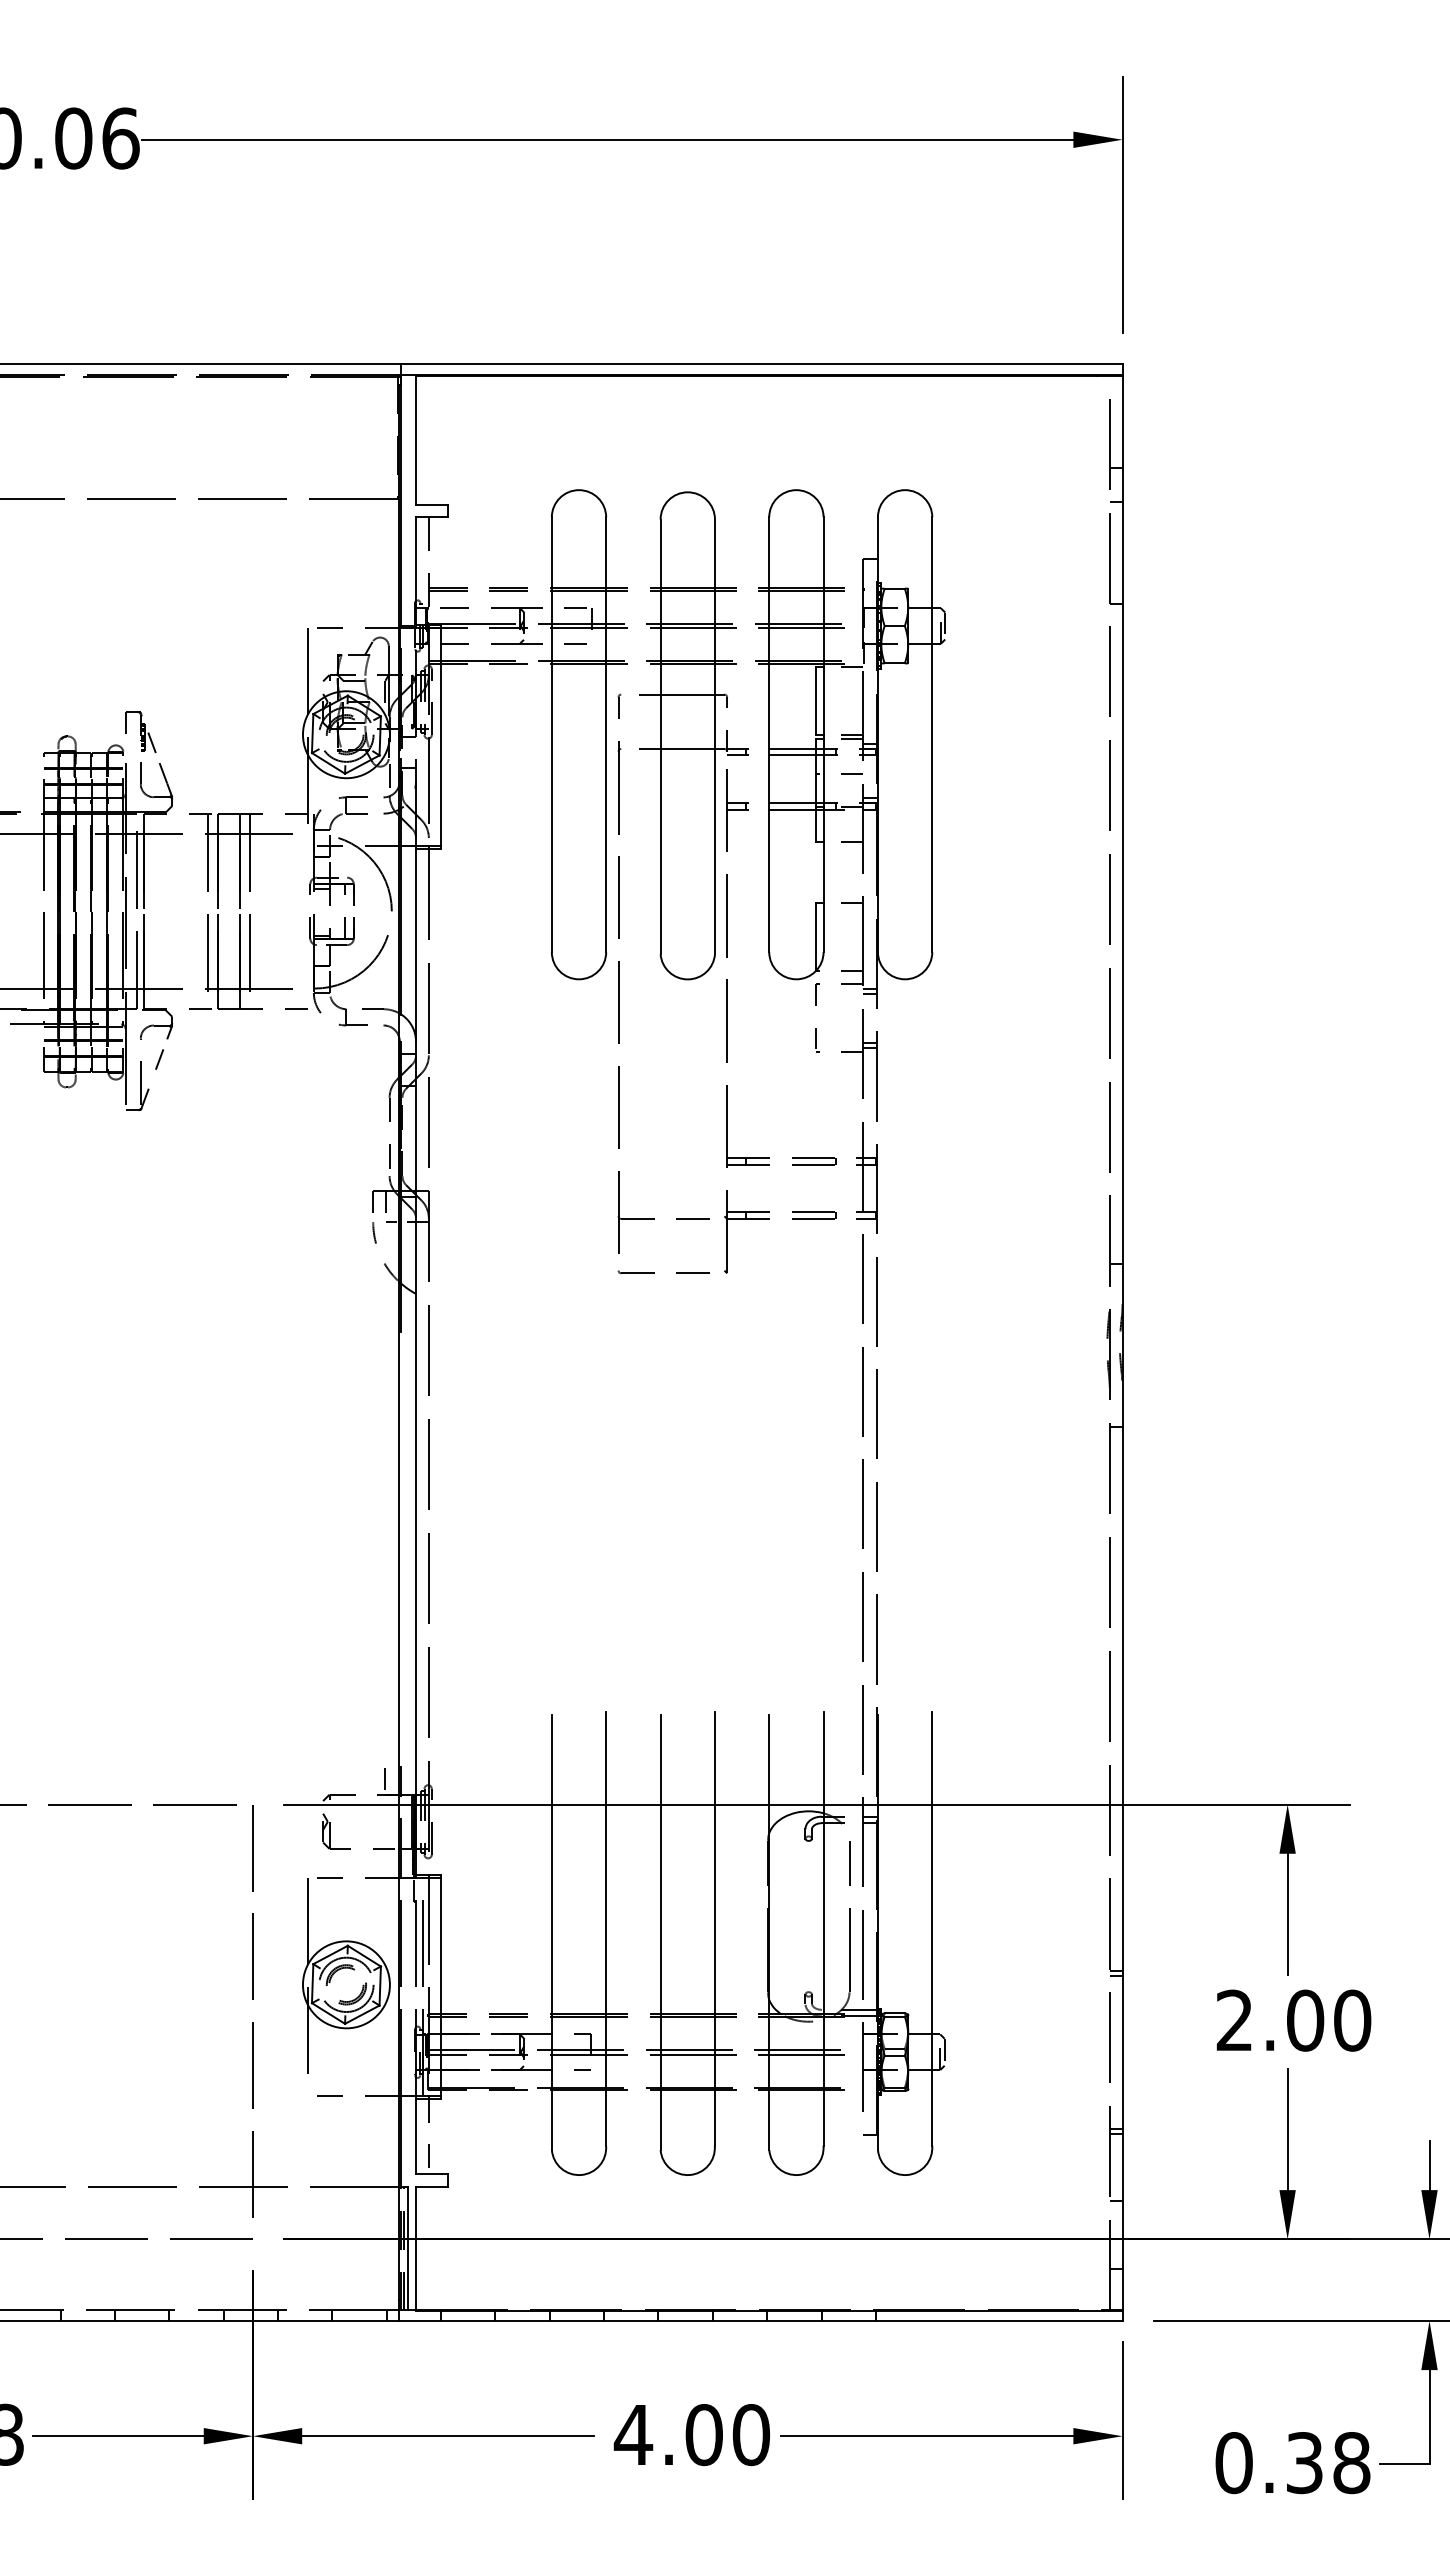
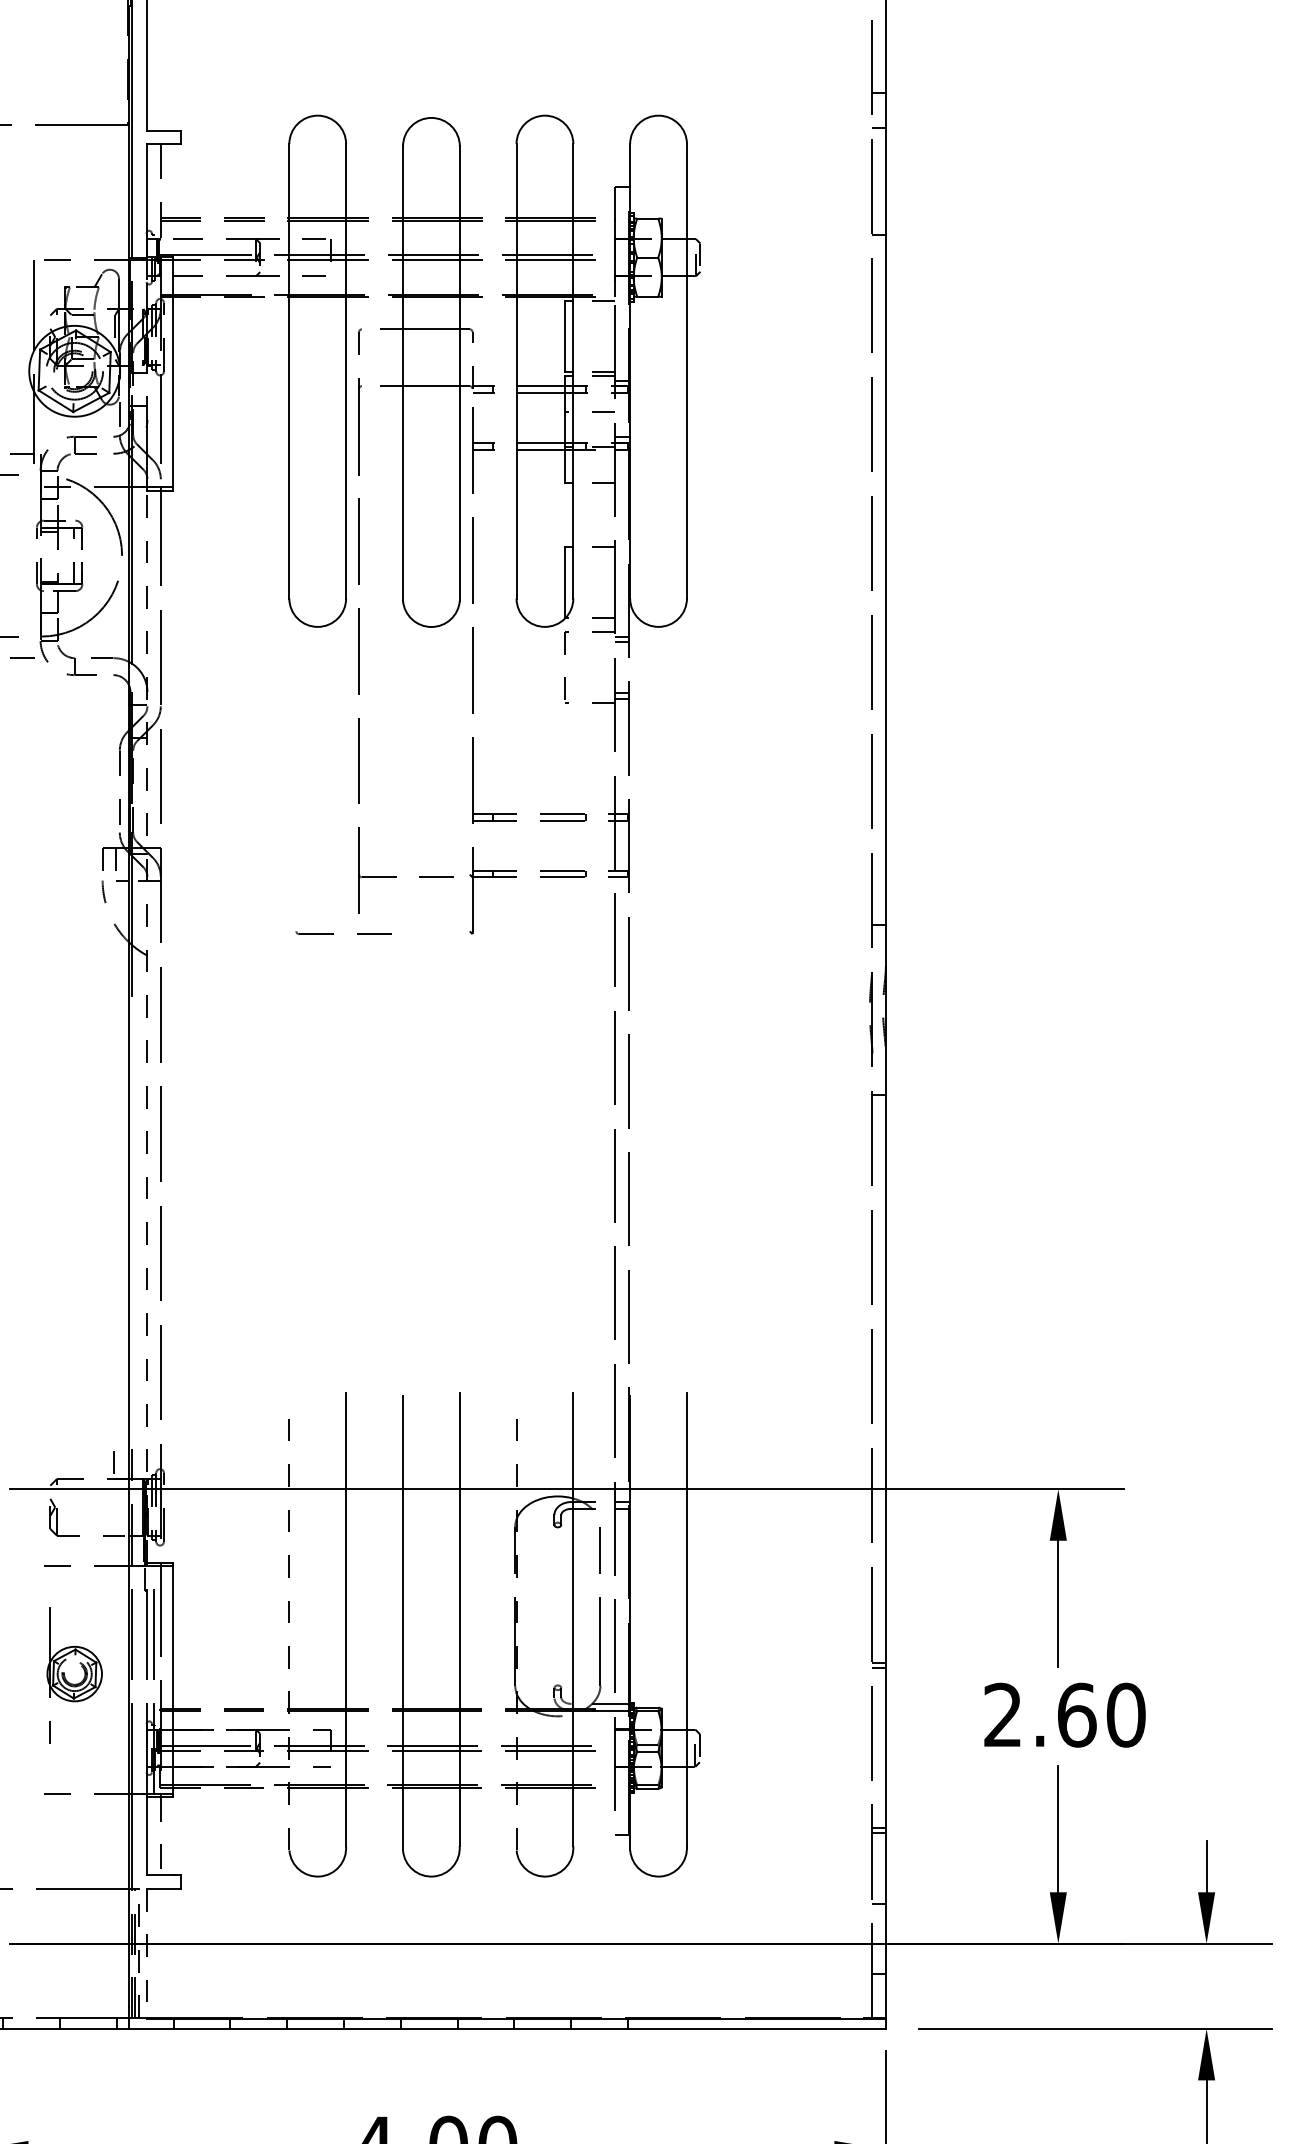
part: (654, 1272) -> (333, 933), moved
line: (416, 1361) -> (147, 1026), solid -> dashed
line: (551, 1932) -> (288, 1623), solid -> dashed
line: (769, 1932) -> (516, 1623), solid -> dashed
part: (346, 1975) -> (74, 1668), size x0.6
text: (1305, 2020) -> (1077, 1715), 2.00 -> 2.60
line: (408, 2248) -> (139, 1953), solid -> dashed
line: (416, 2249) -> (147, 1954), solid -> dashed

